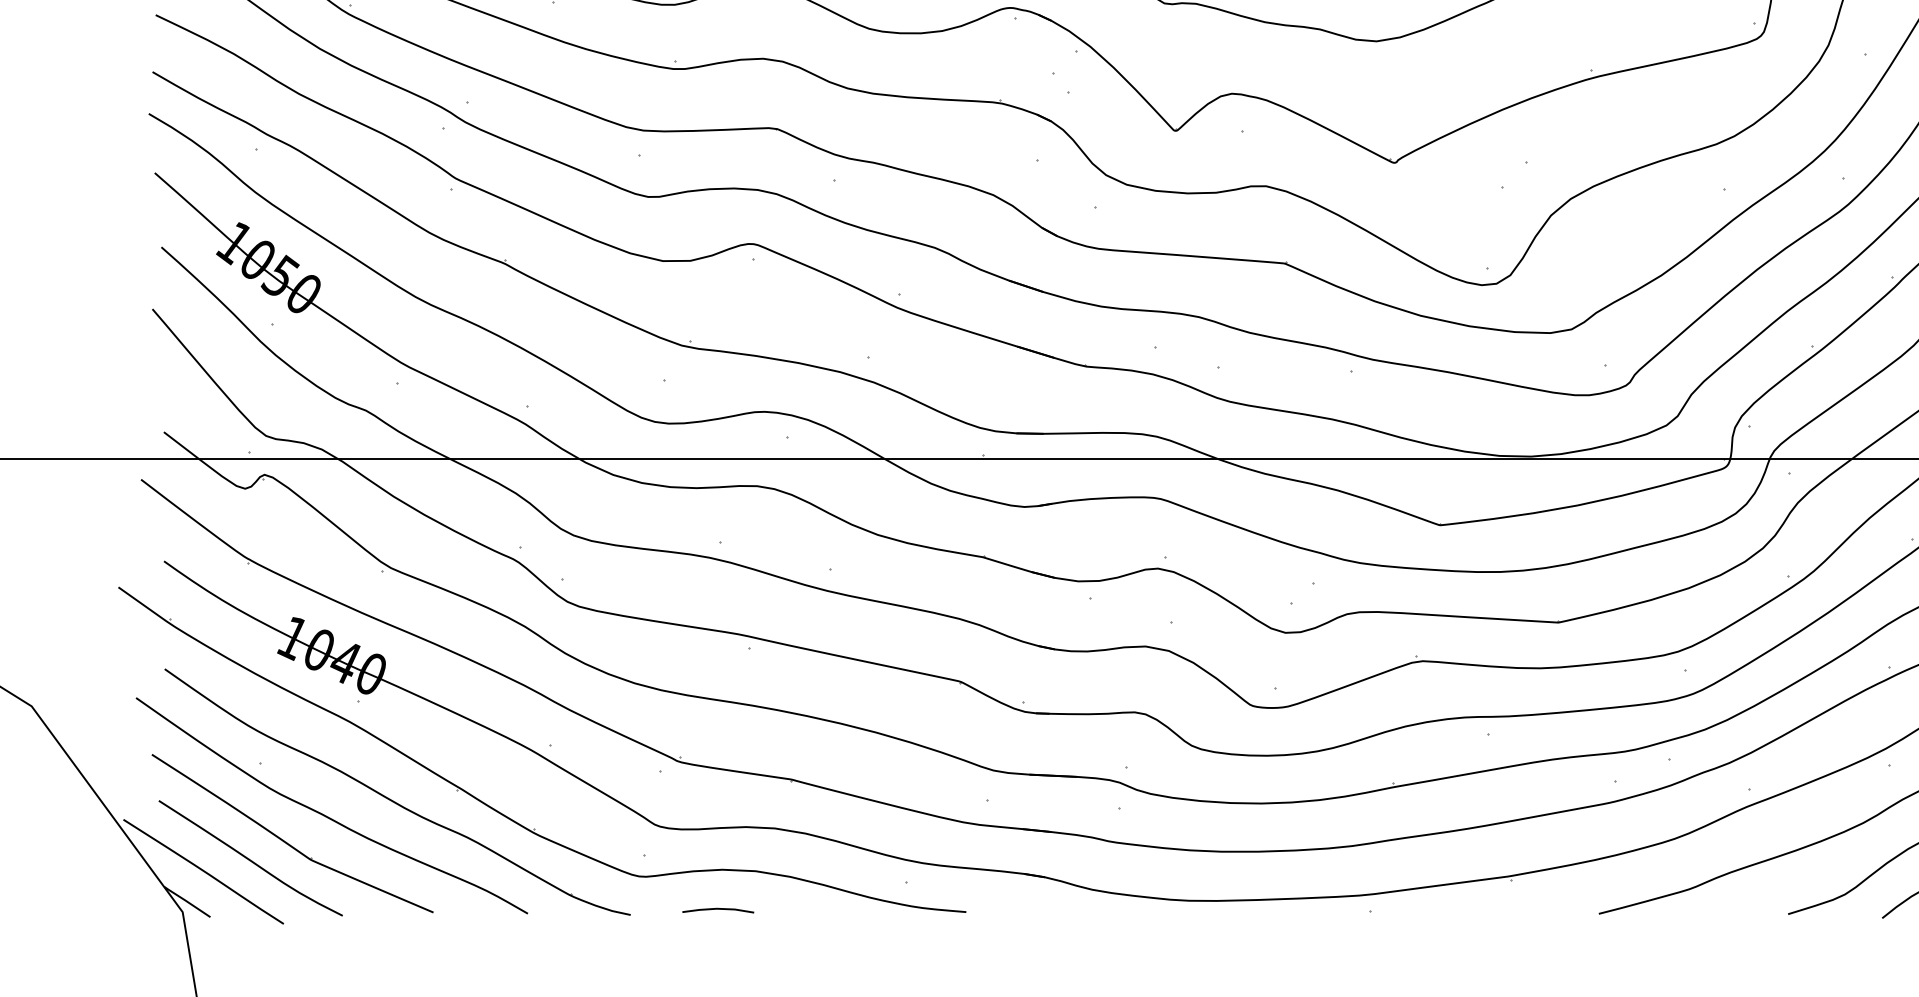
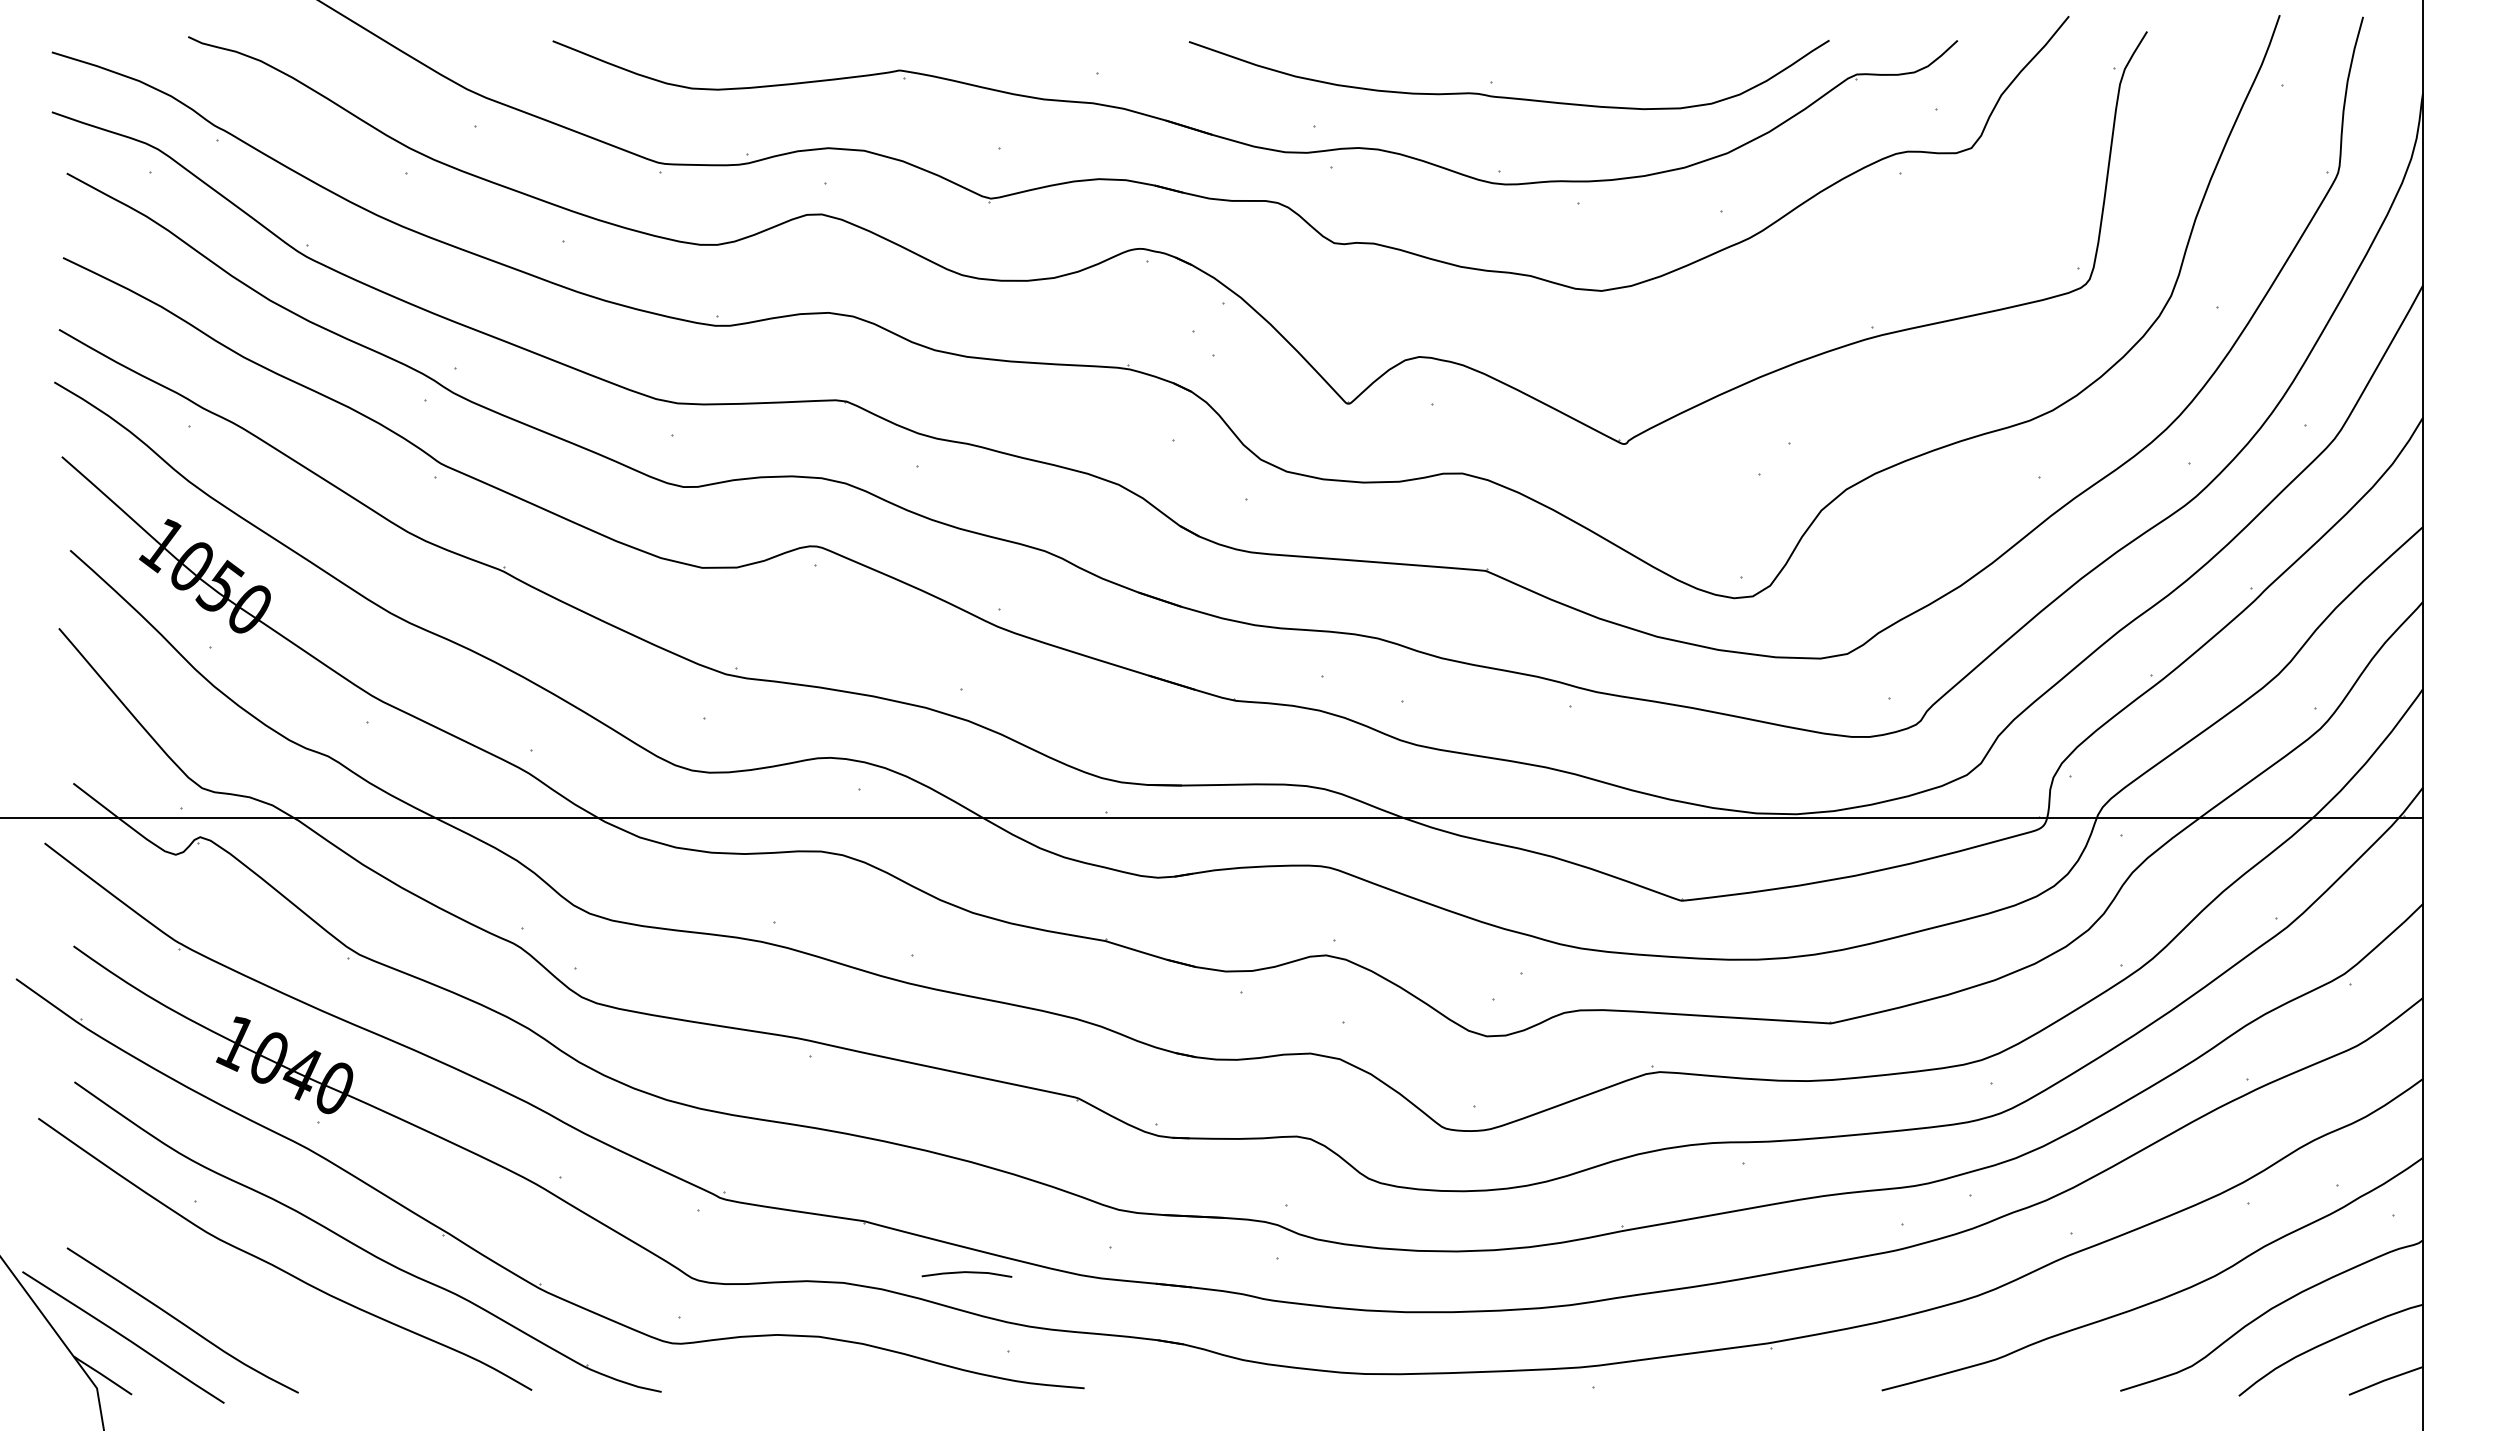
part: (286, 841) -> (227, 1299), removed
line: (718, 909) -> (967, 1273), moved

